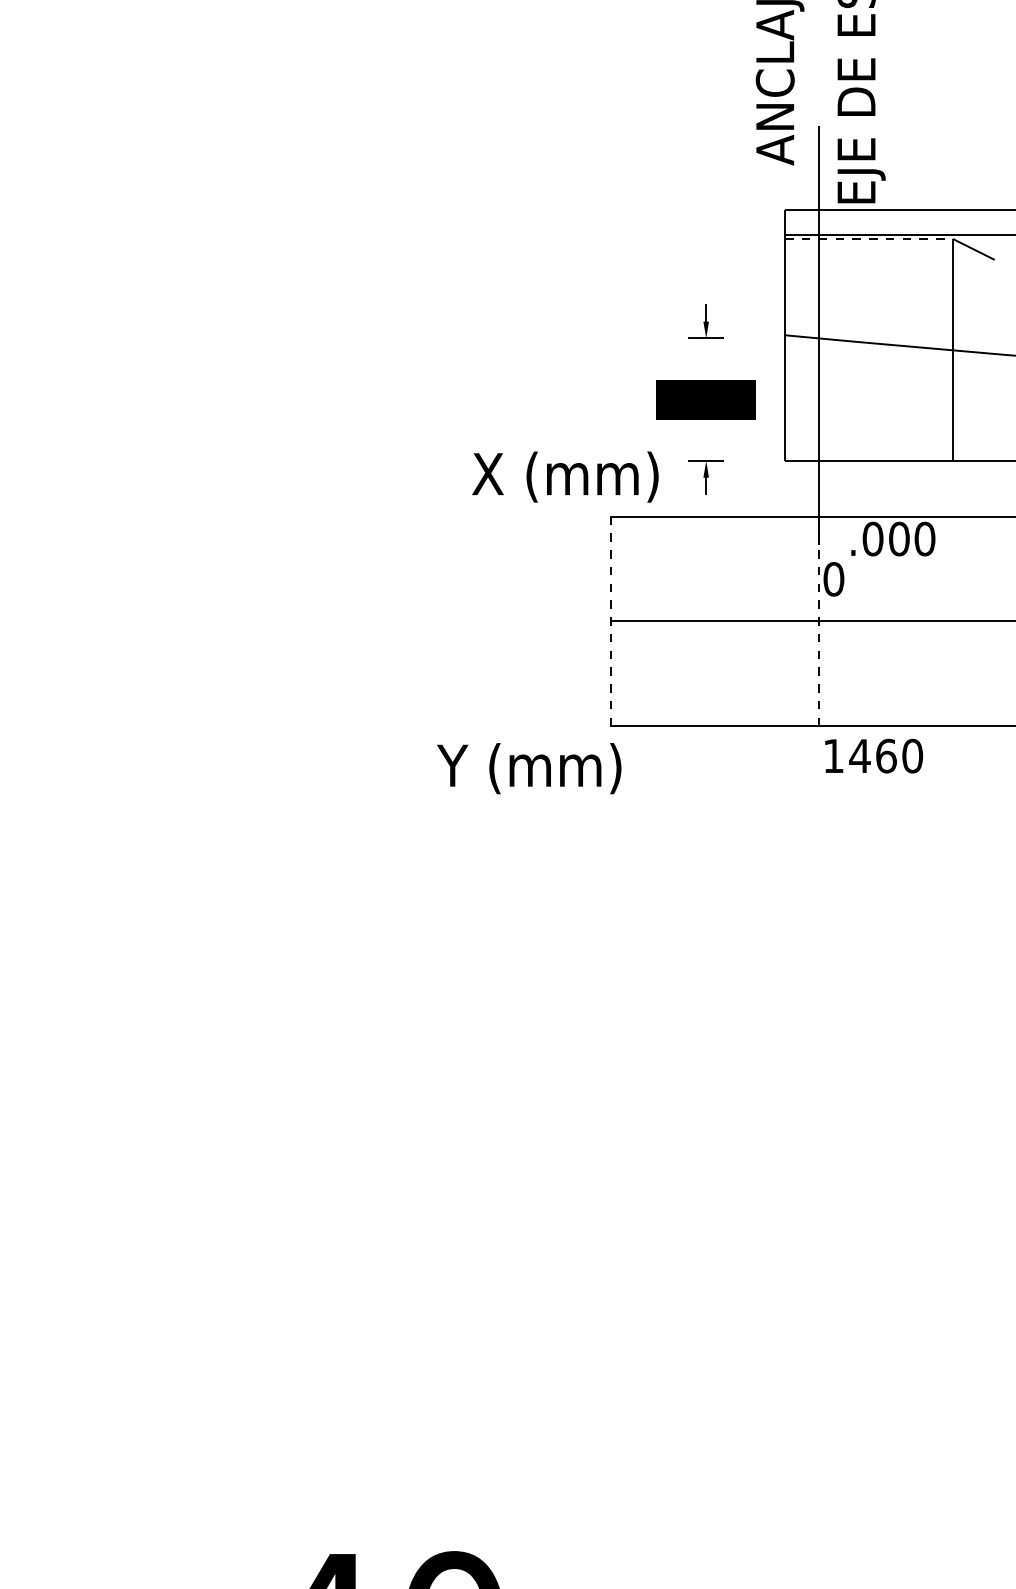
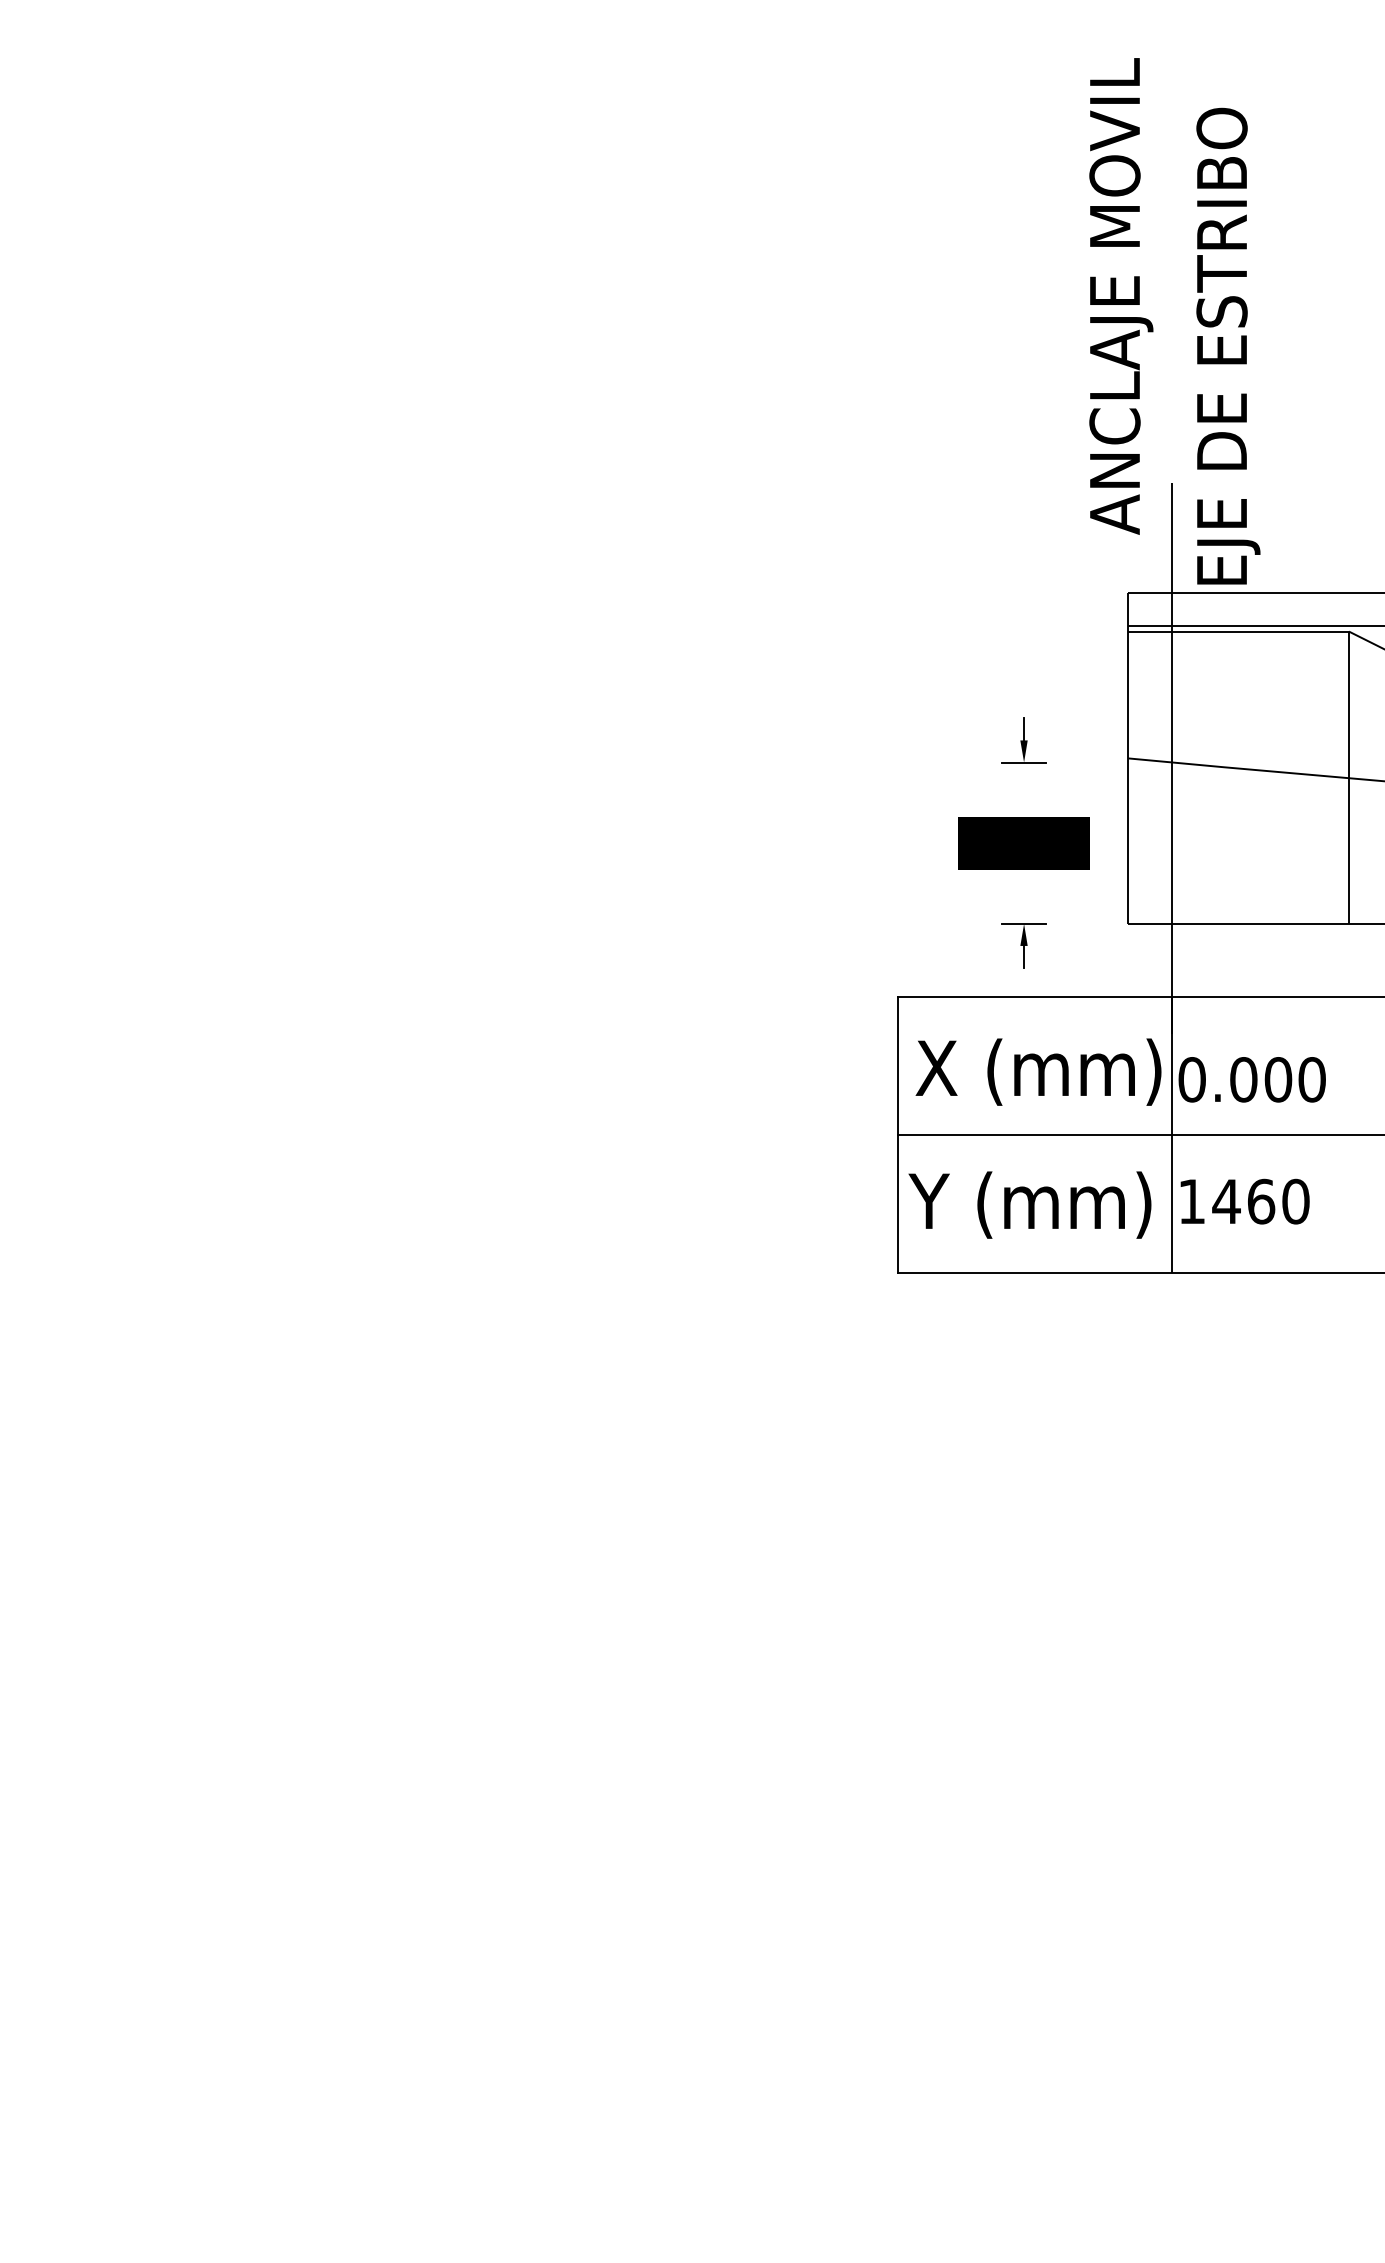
line: (869, 238) -> (1239, 631), dashed -> solid
text: (565, 476) -> (1038, 1071), moved
text: (893, 538) -> (1270, 1079), moved
line: (610, 621) -> (898, 1135), dashed -> solid
line: (818, 621) -> (1172, 1135), dashed -> solid
text: (873, 756) -> (1244, 1201), moved
text: (528, 768) -> (1029, 1204), moved

